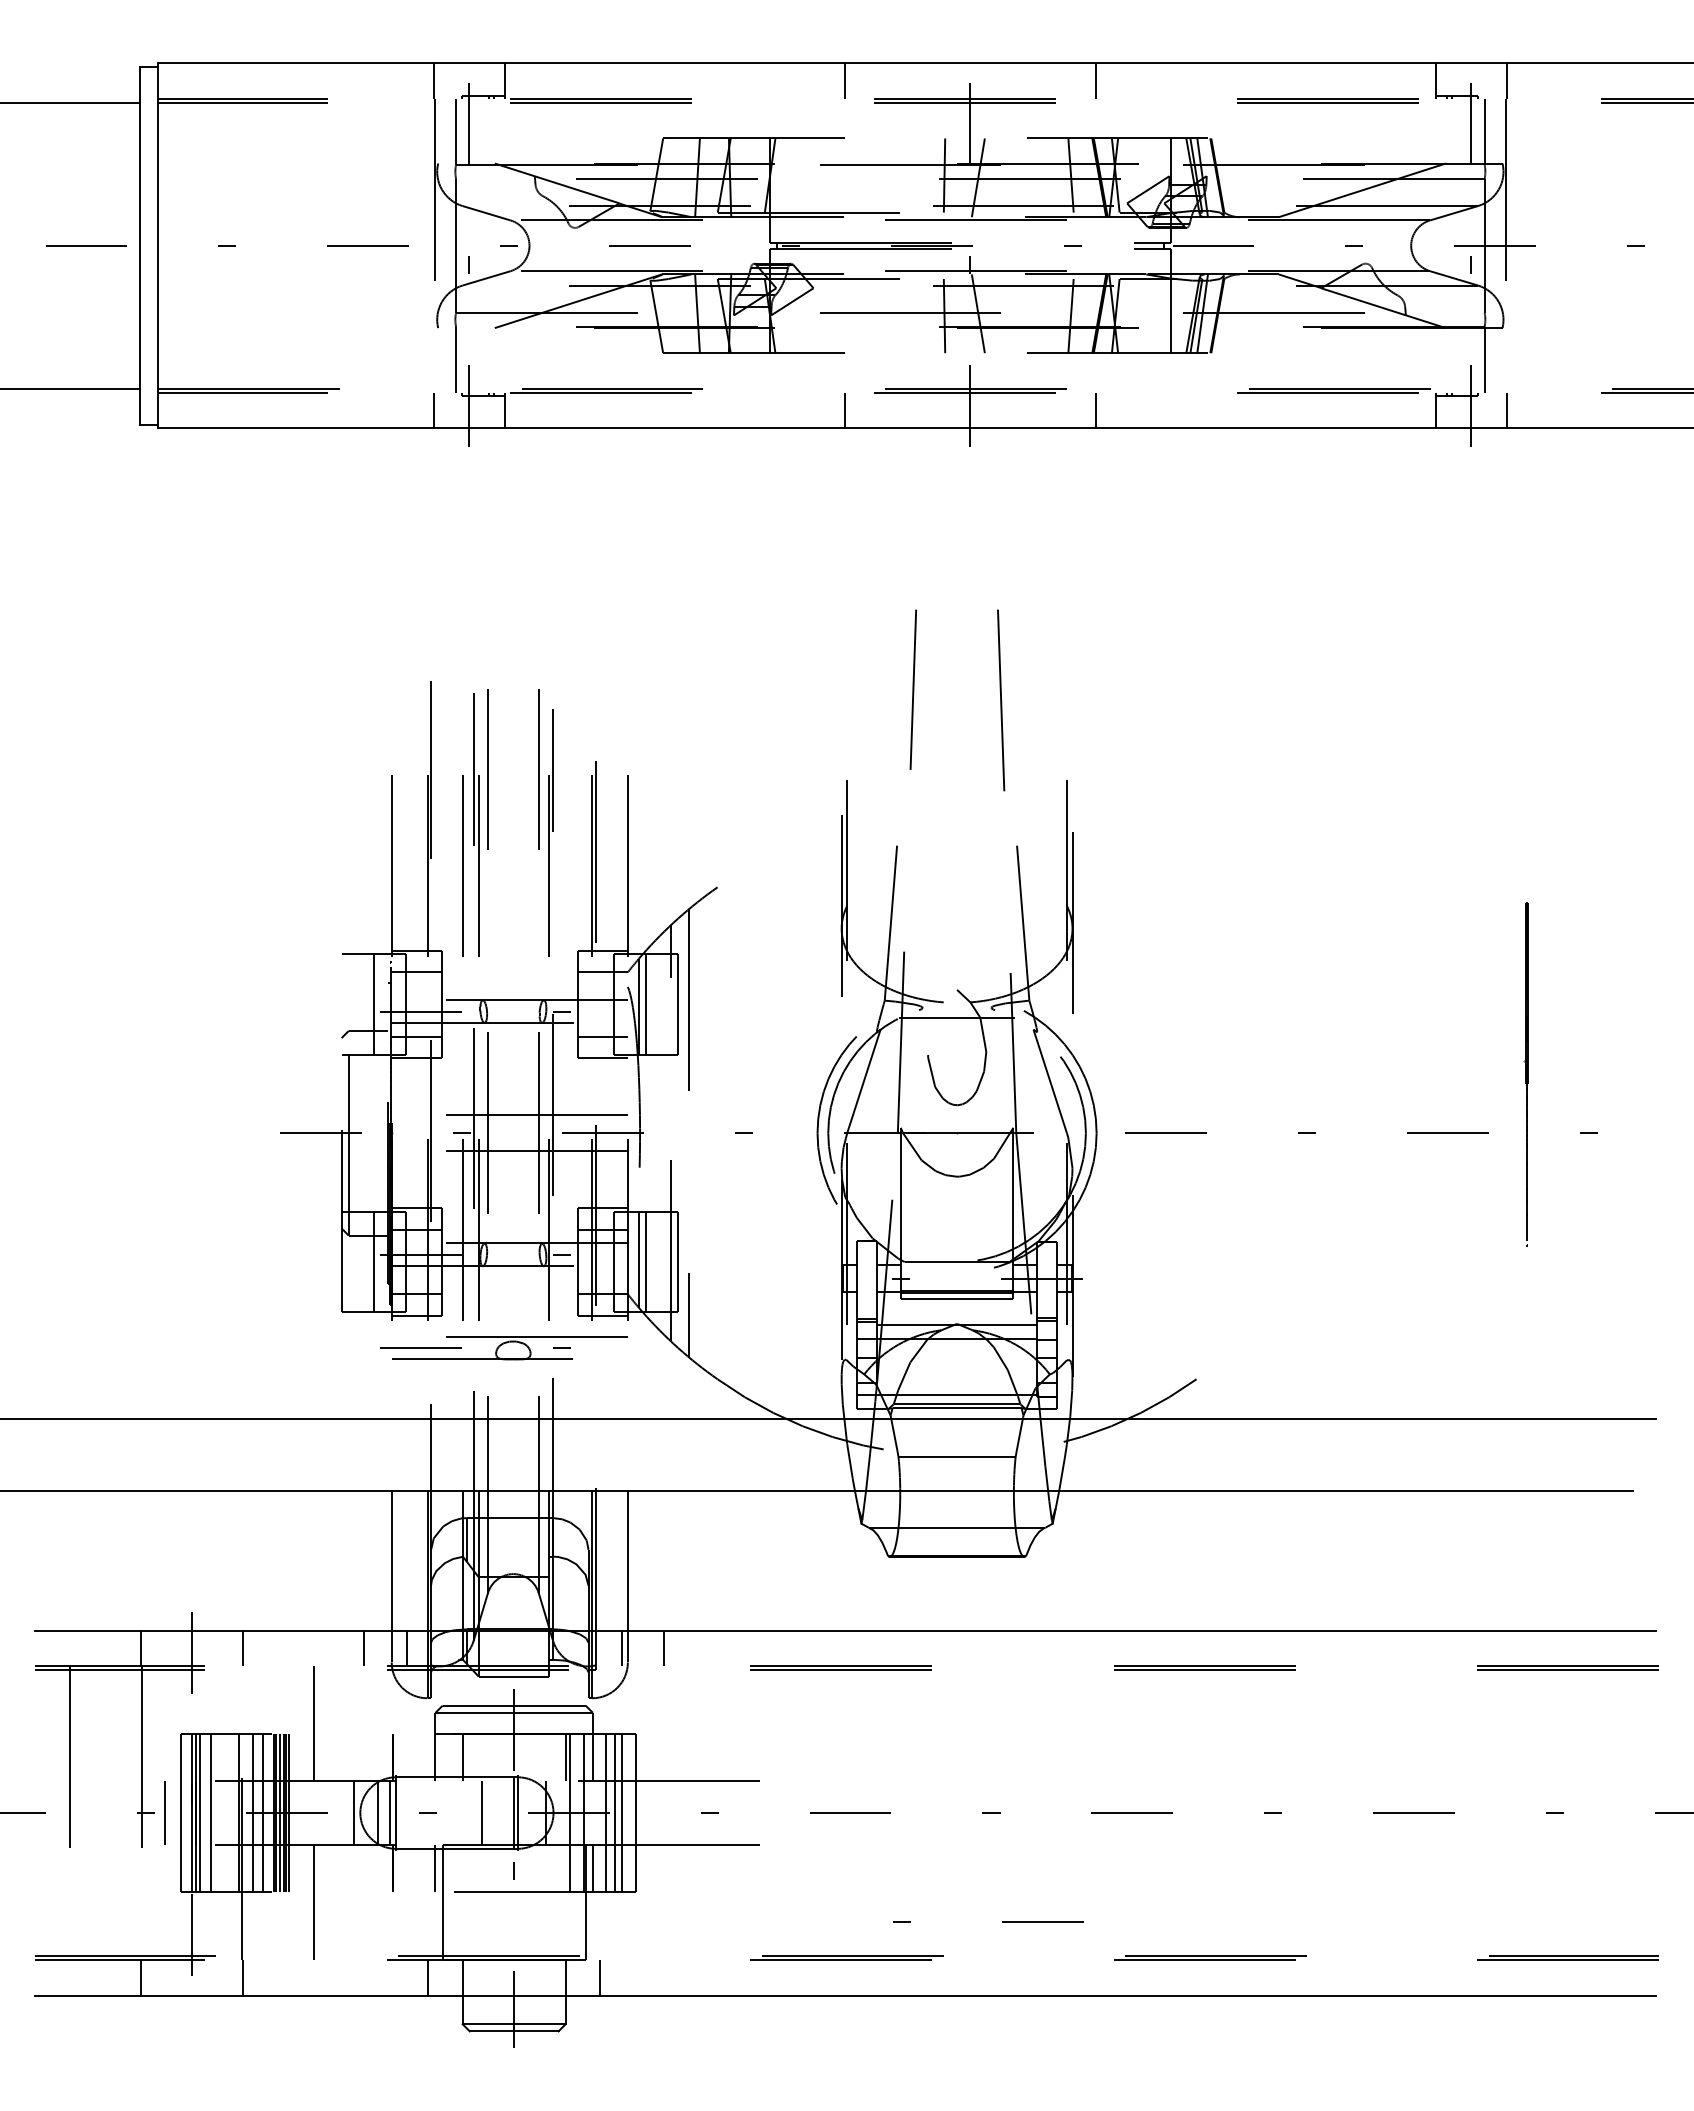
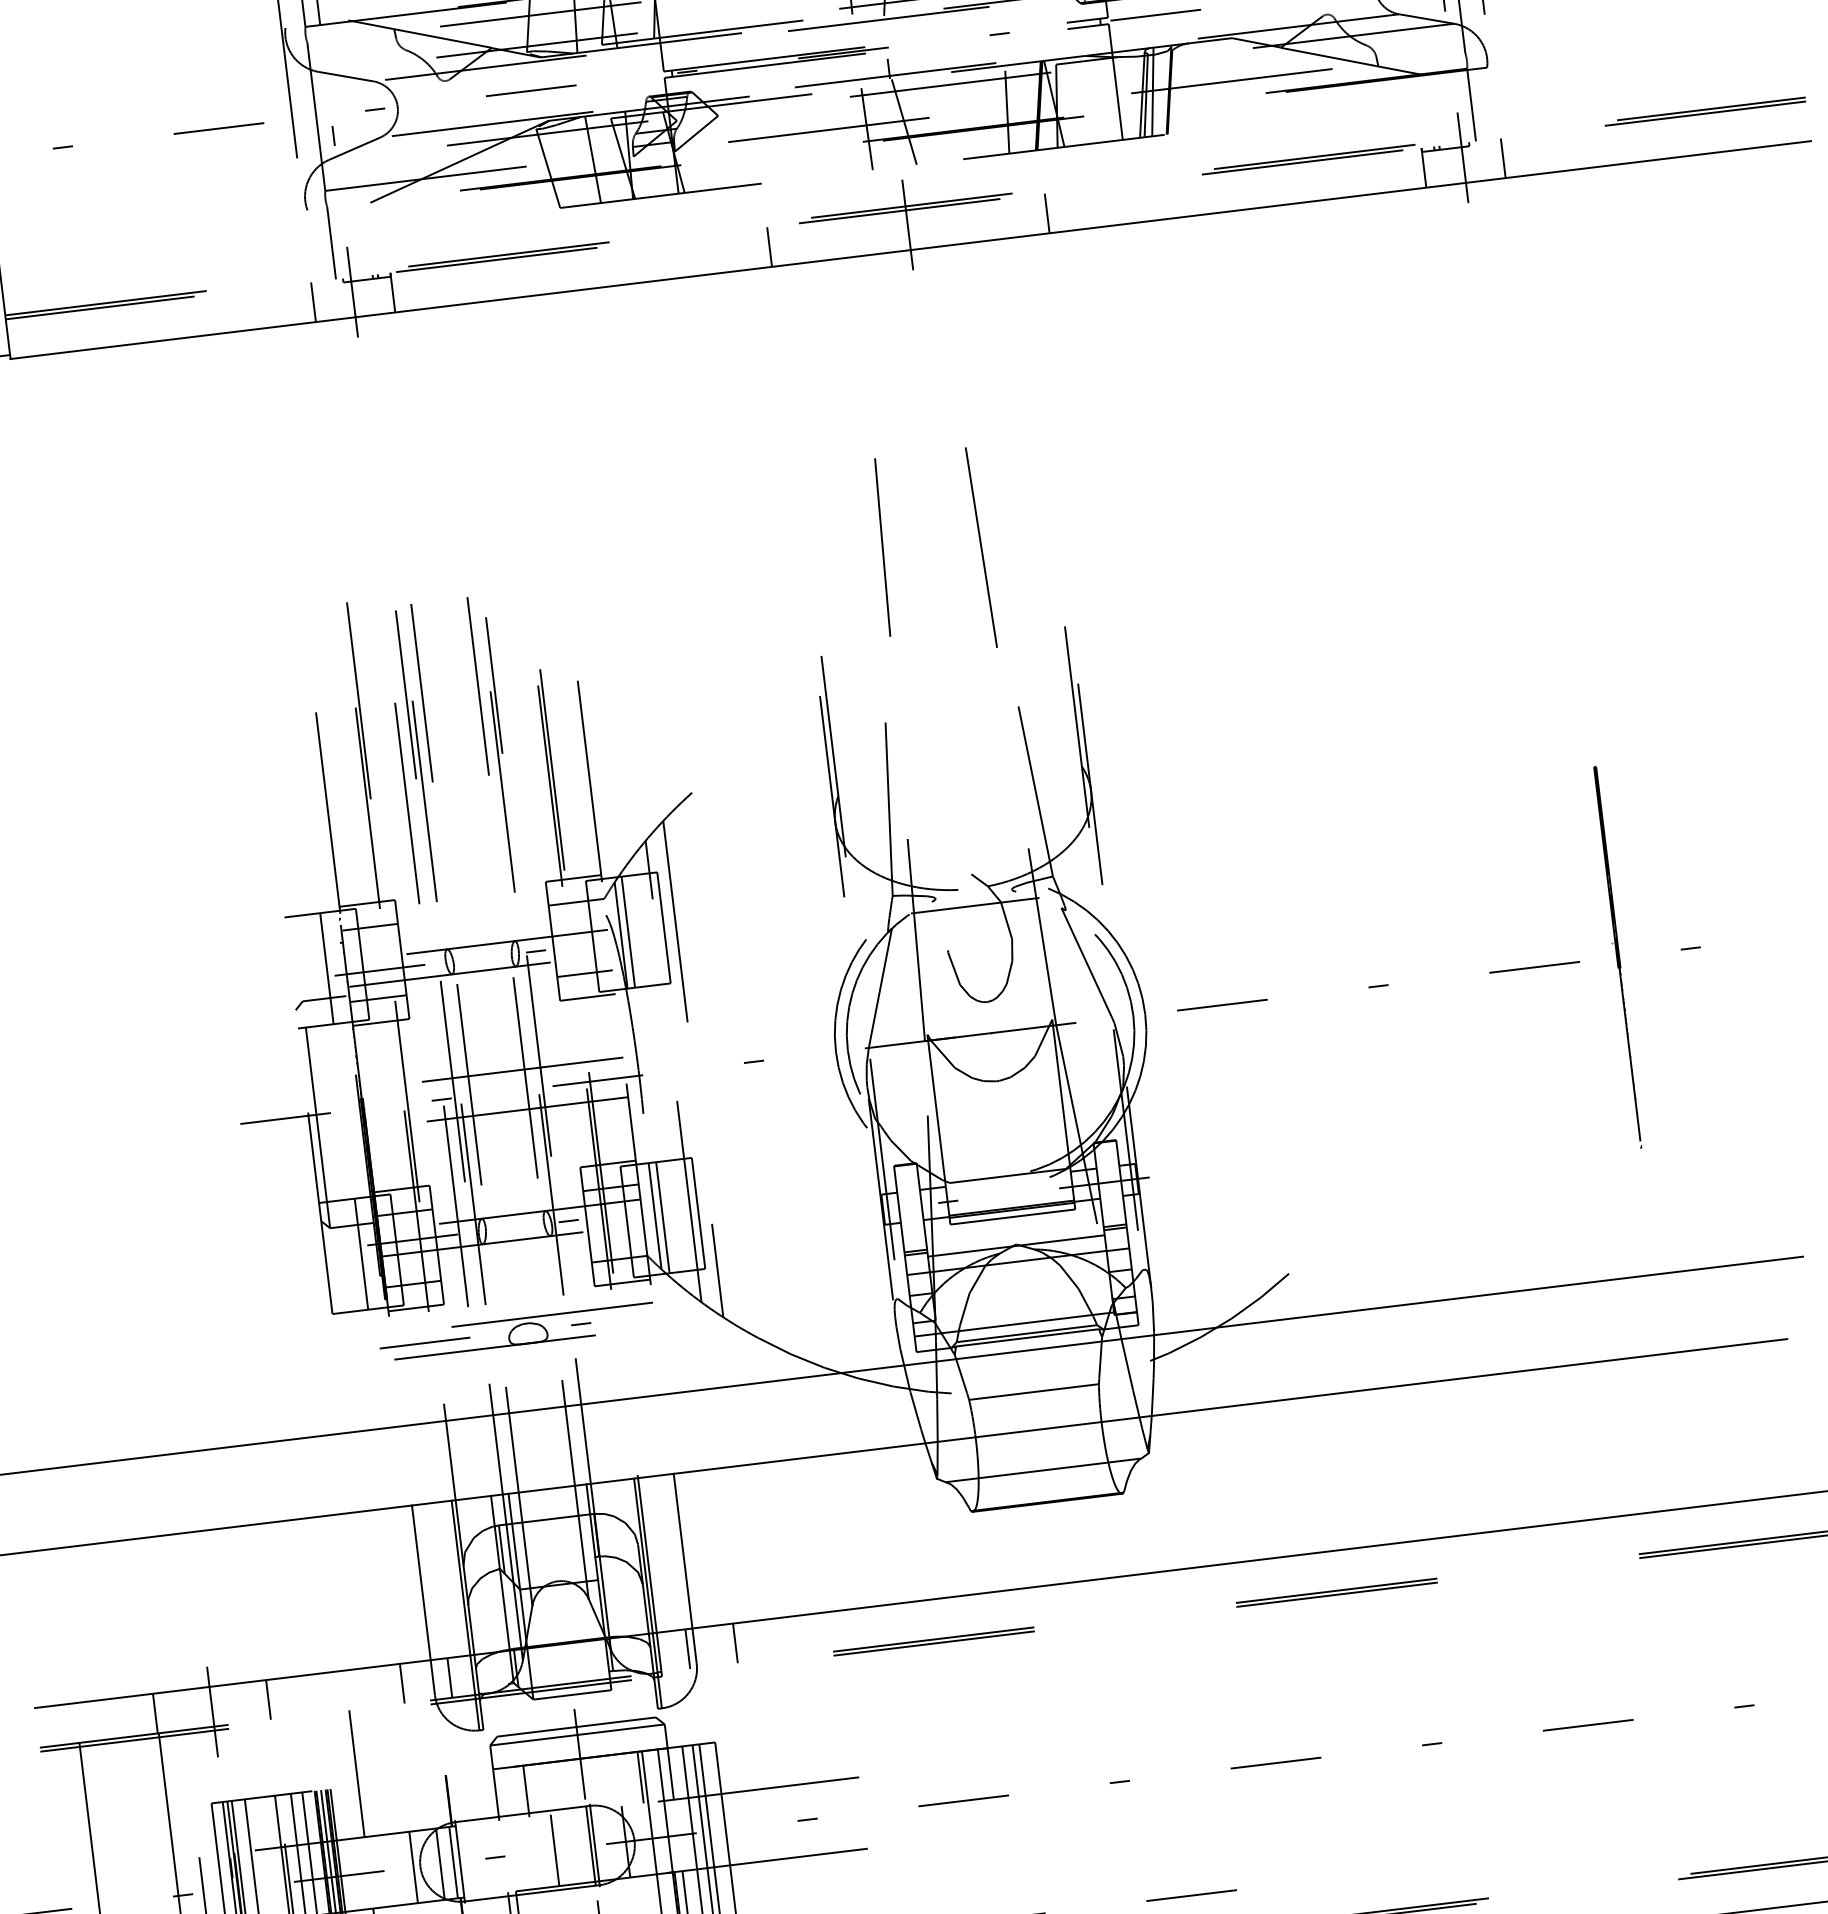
part: (1525, 1074) -> (1616, 957), moved

